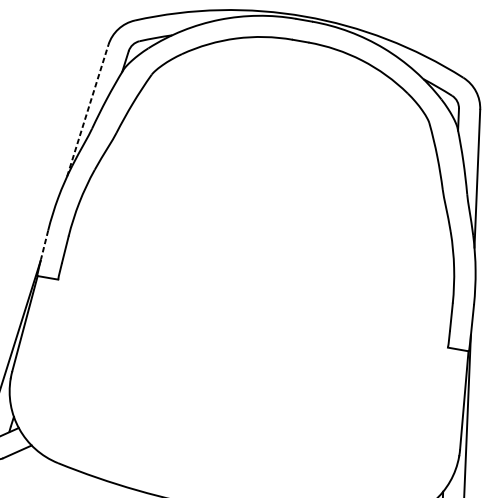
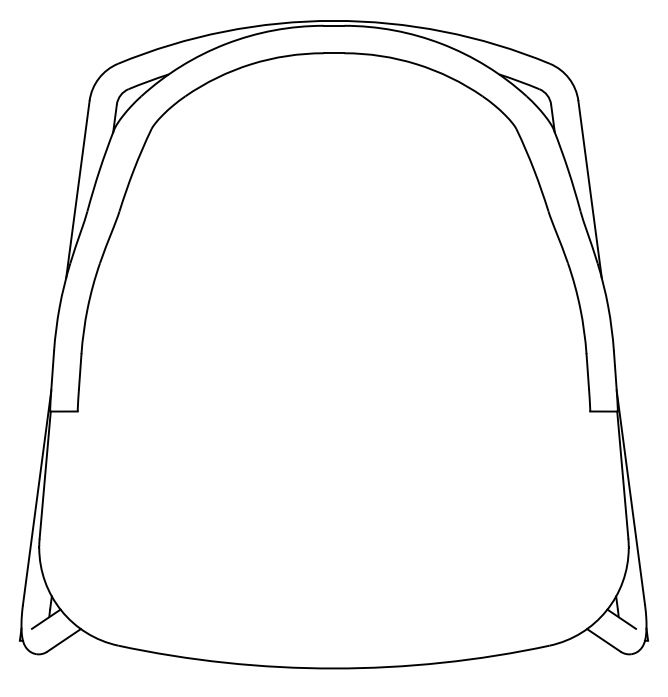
line: (87, 109) -> (77, 188), dashed -> solid
line: (44, 245) -> (52, 370), dashed -> solid

